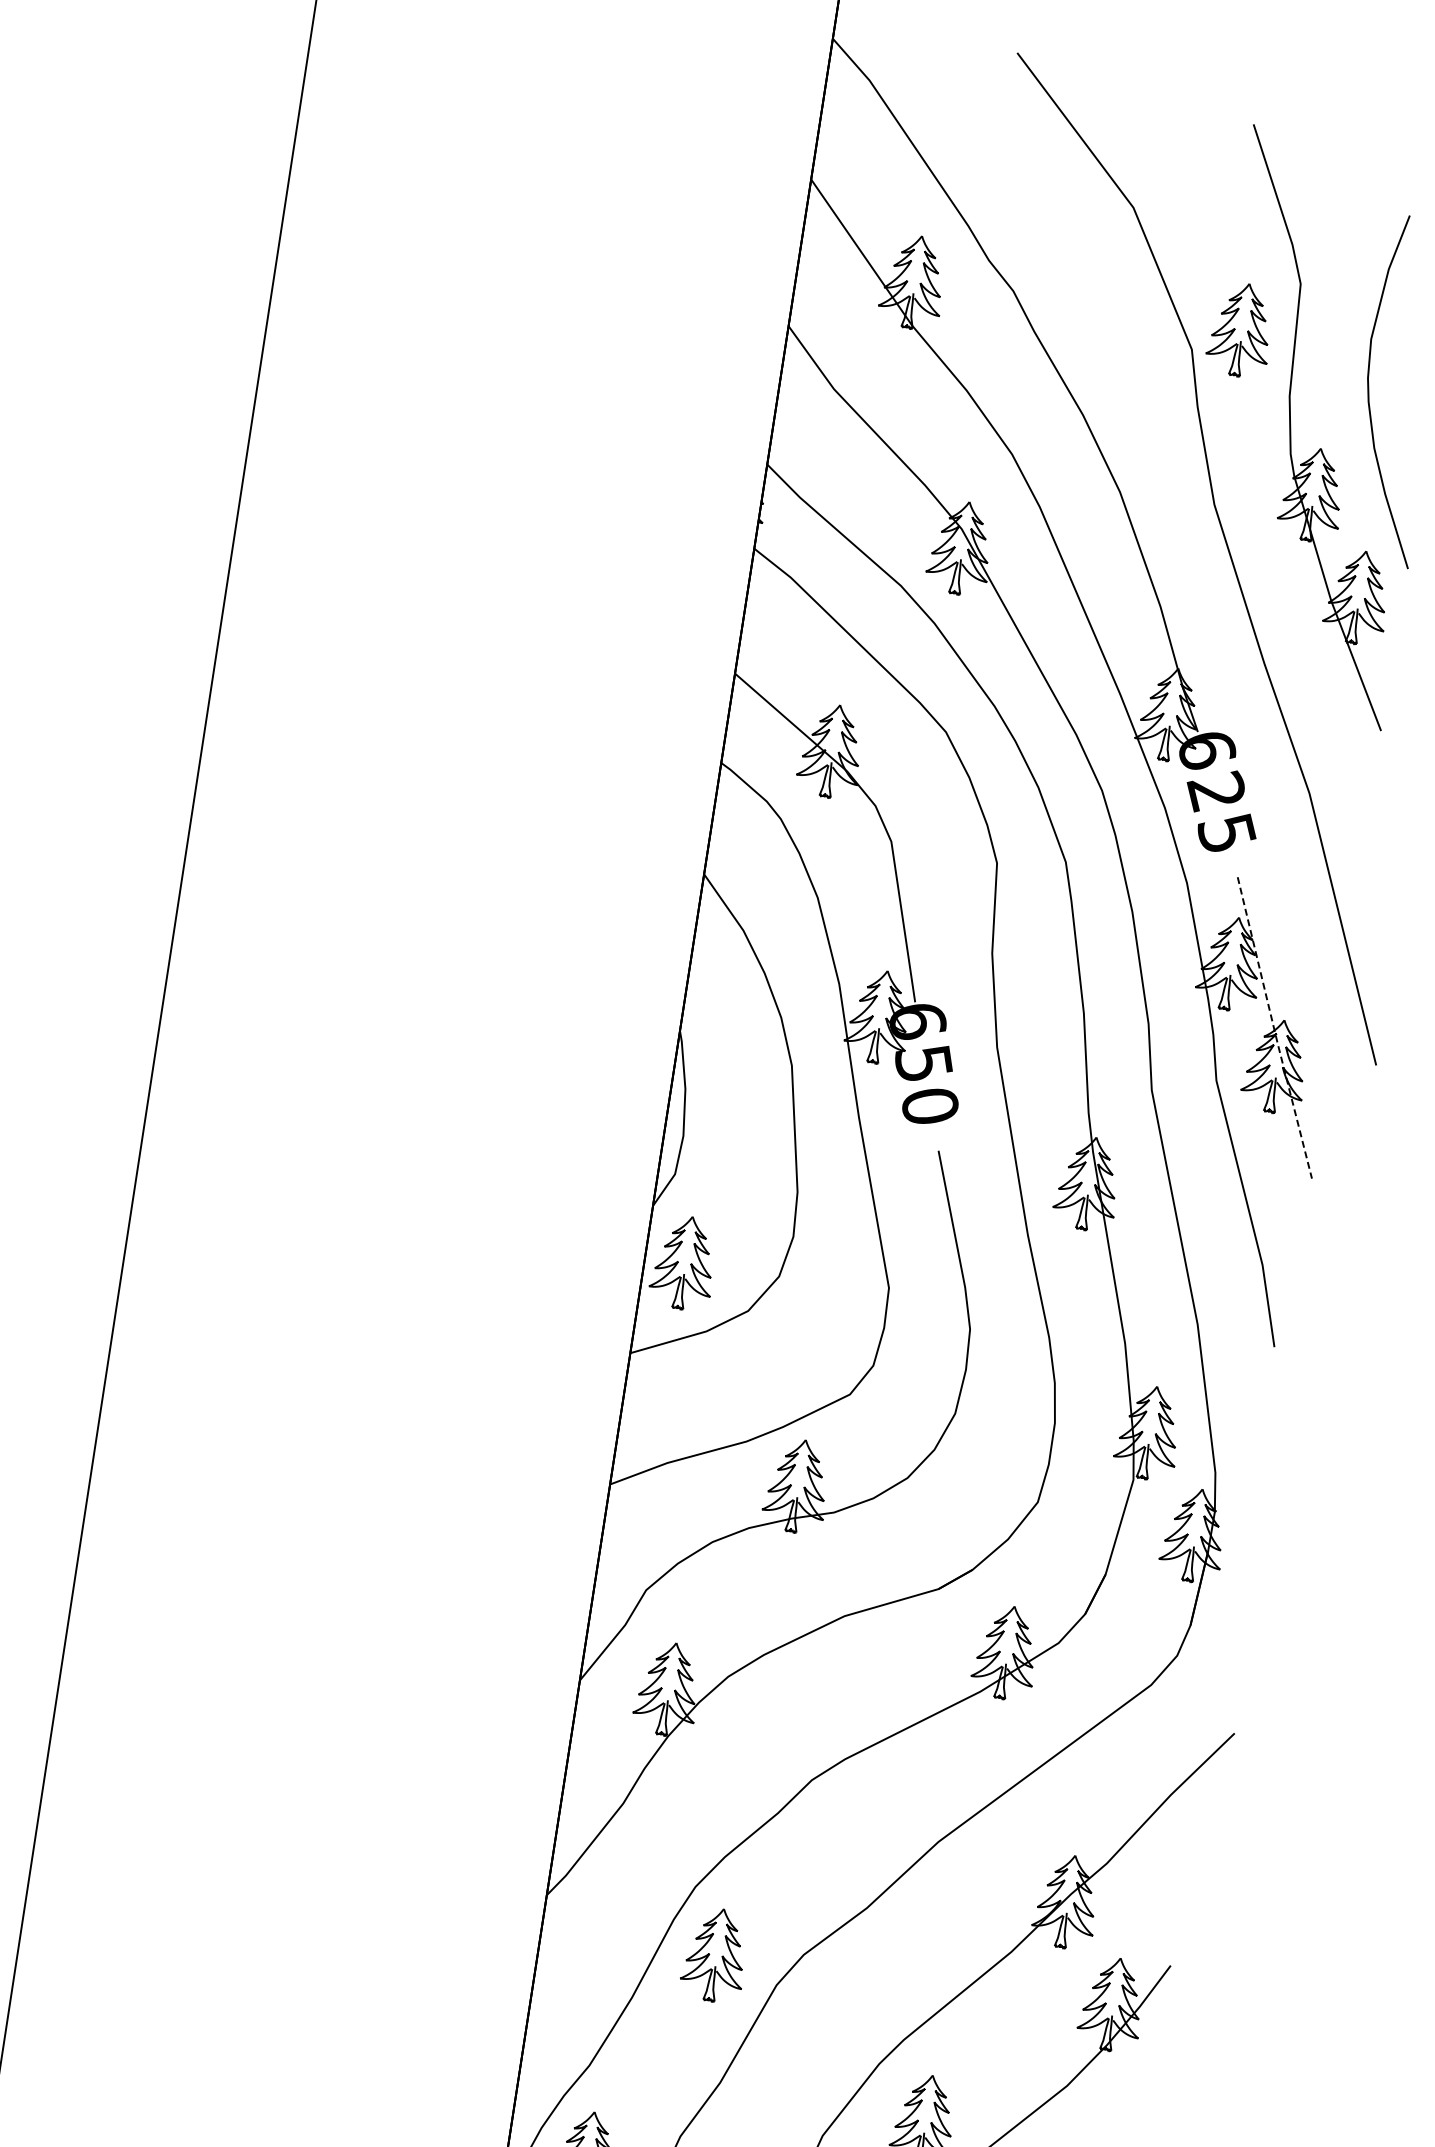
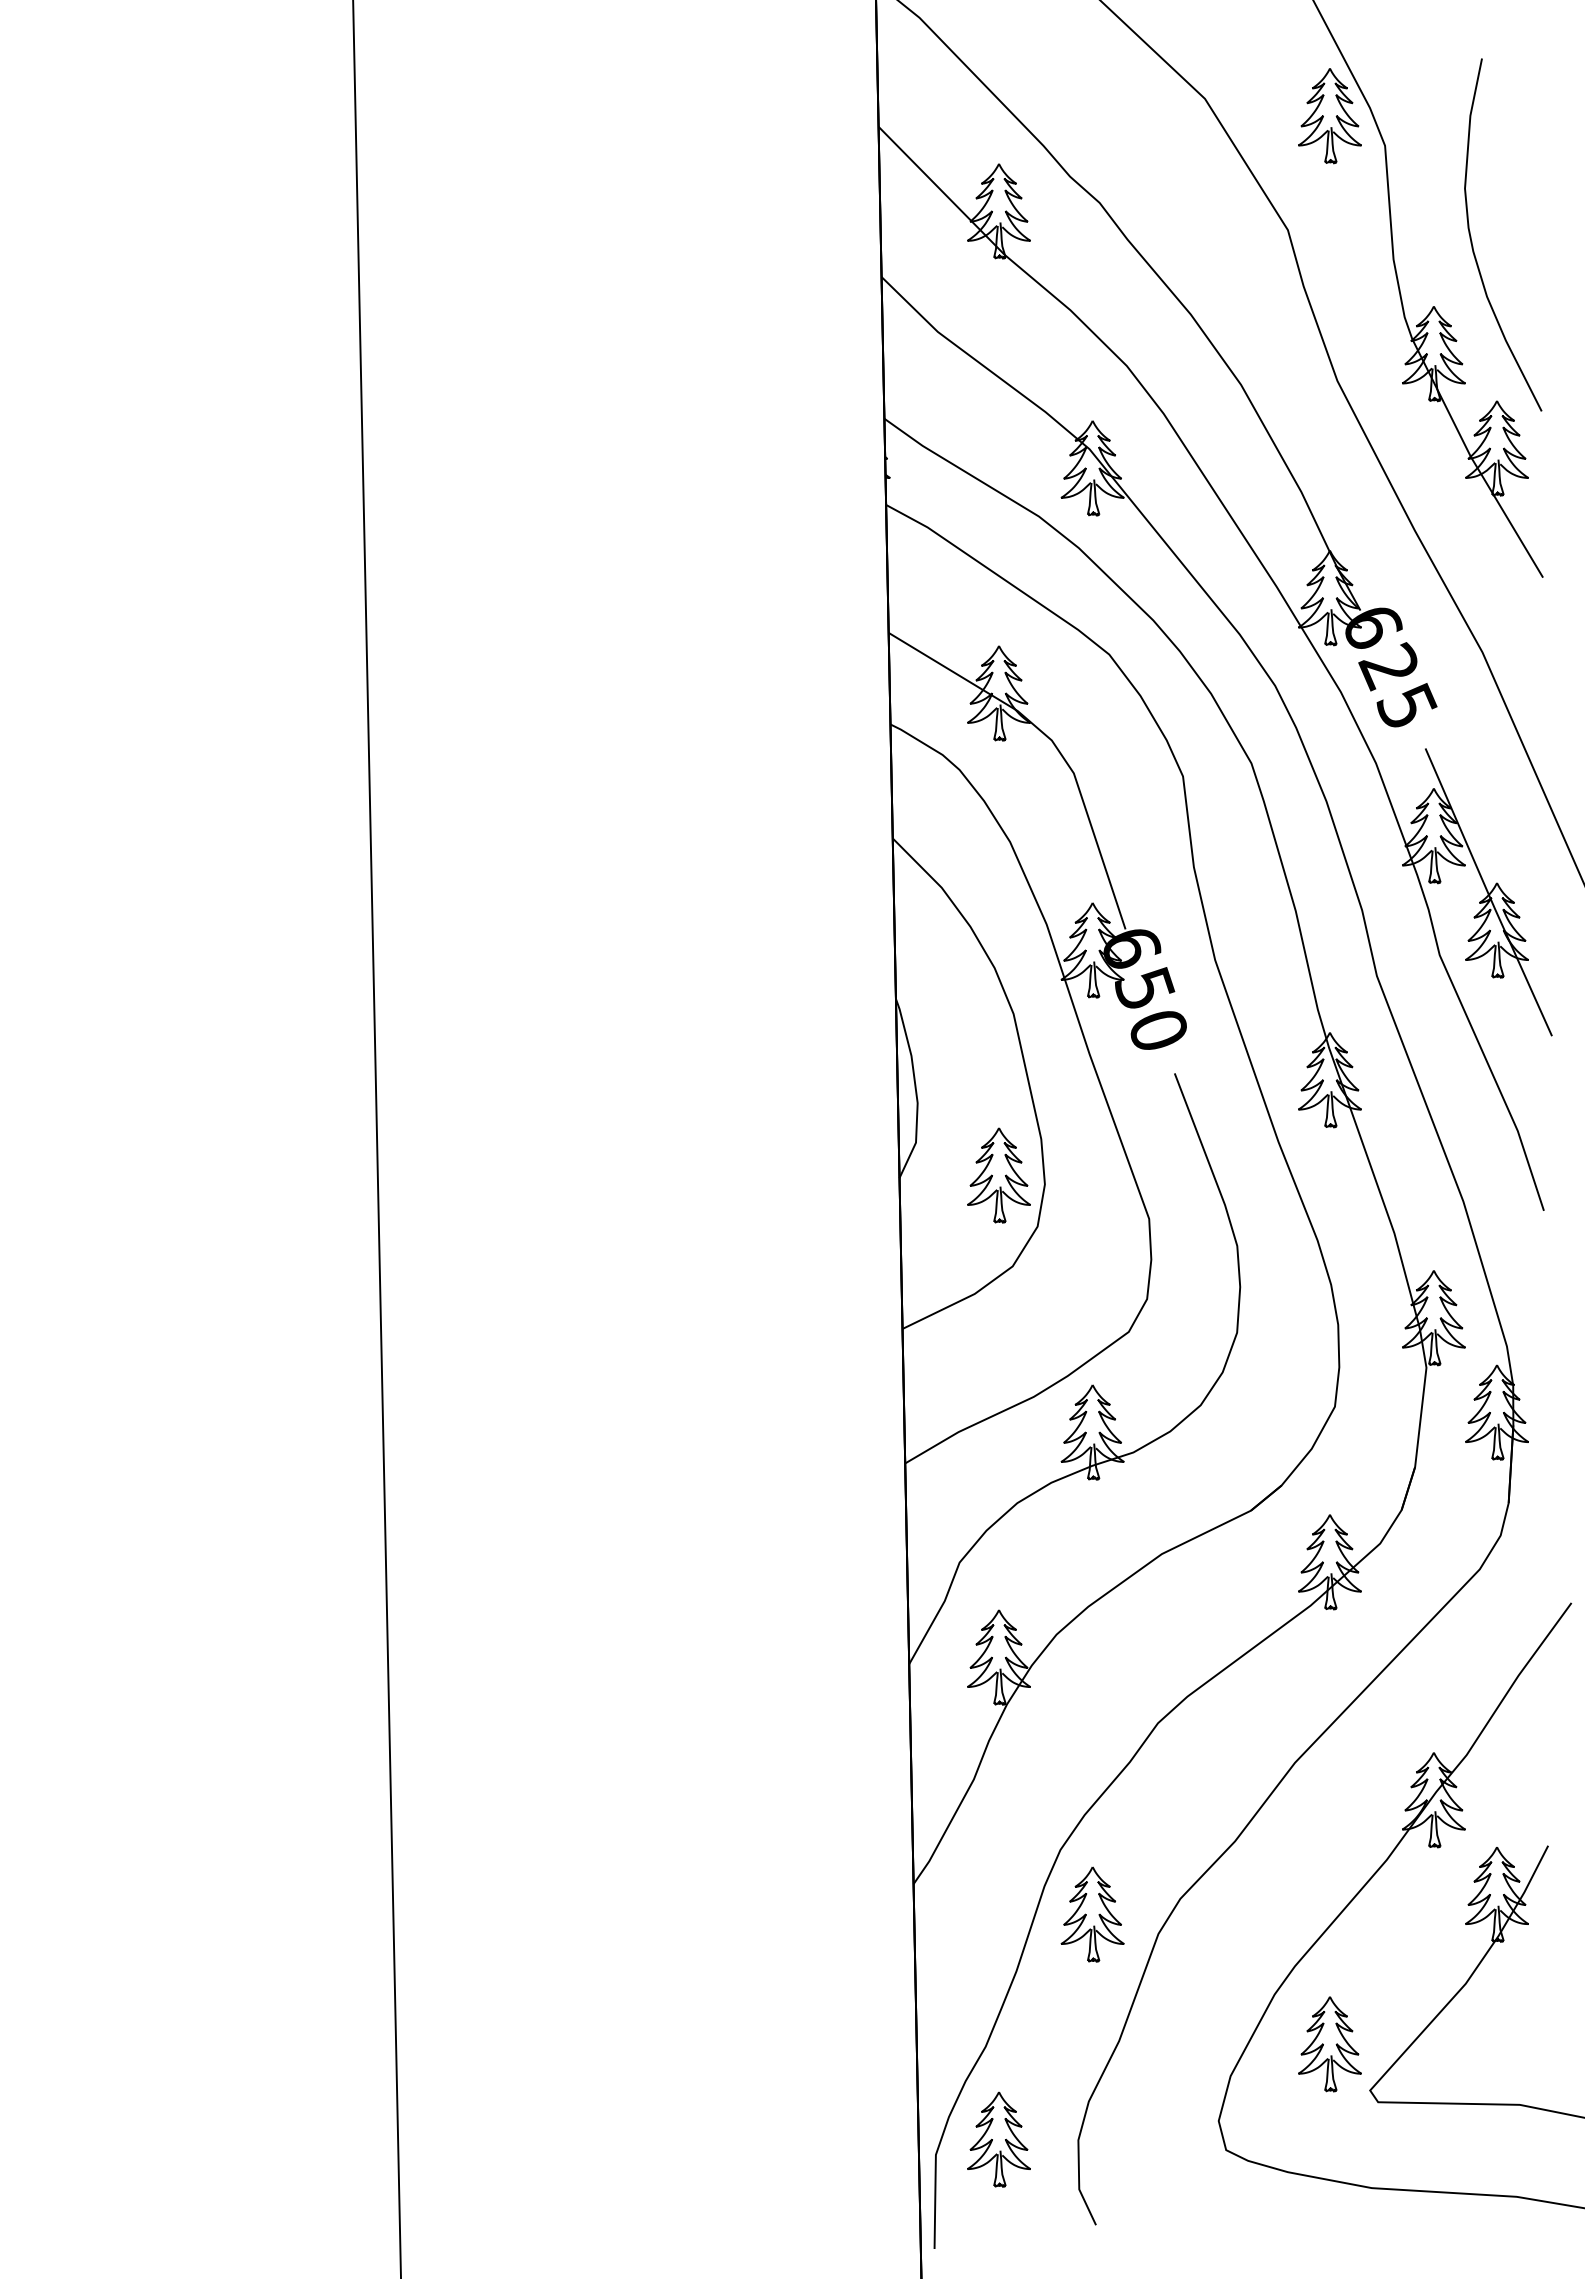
part: (1240, 330) -> (1329, 116), moved
line: (1274, 1029) -> (1488, 893), dashed -> solid
part: (684, 1262) -> (998, 1175), moved

